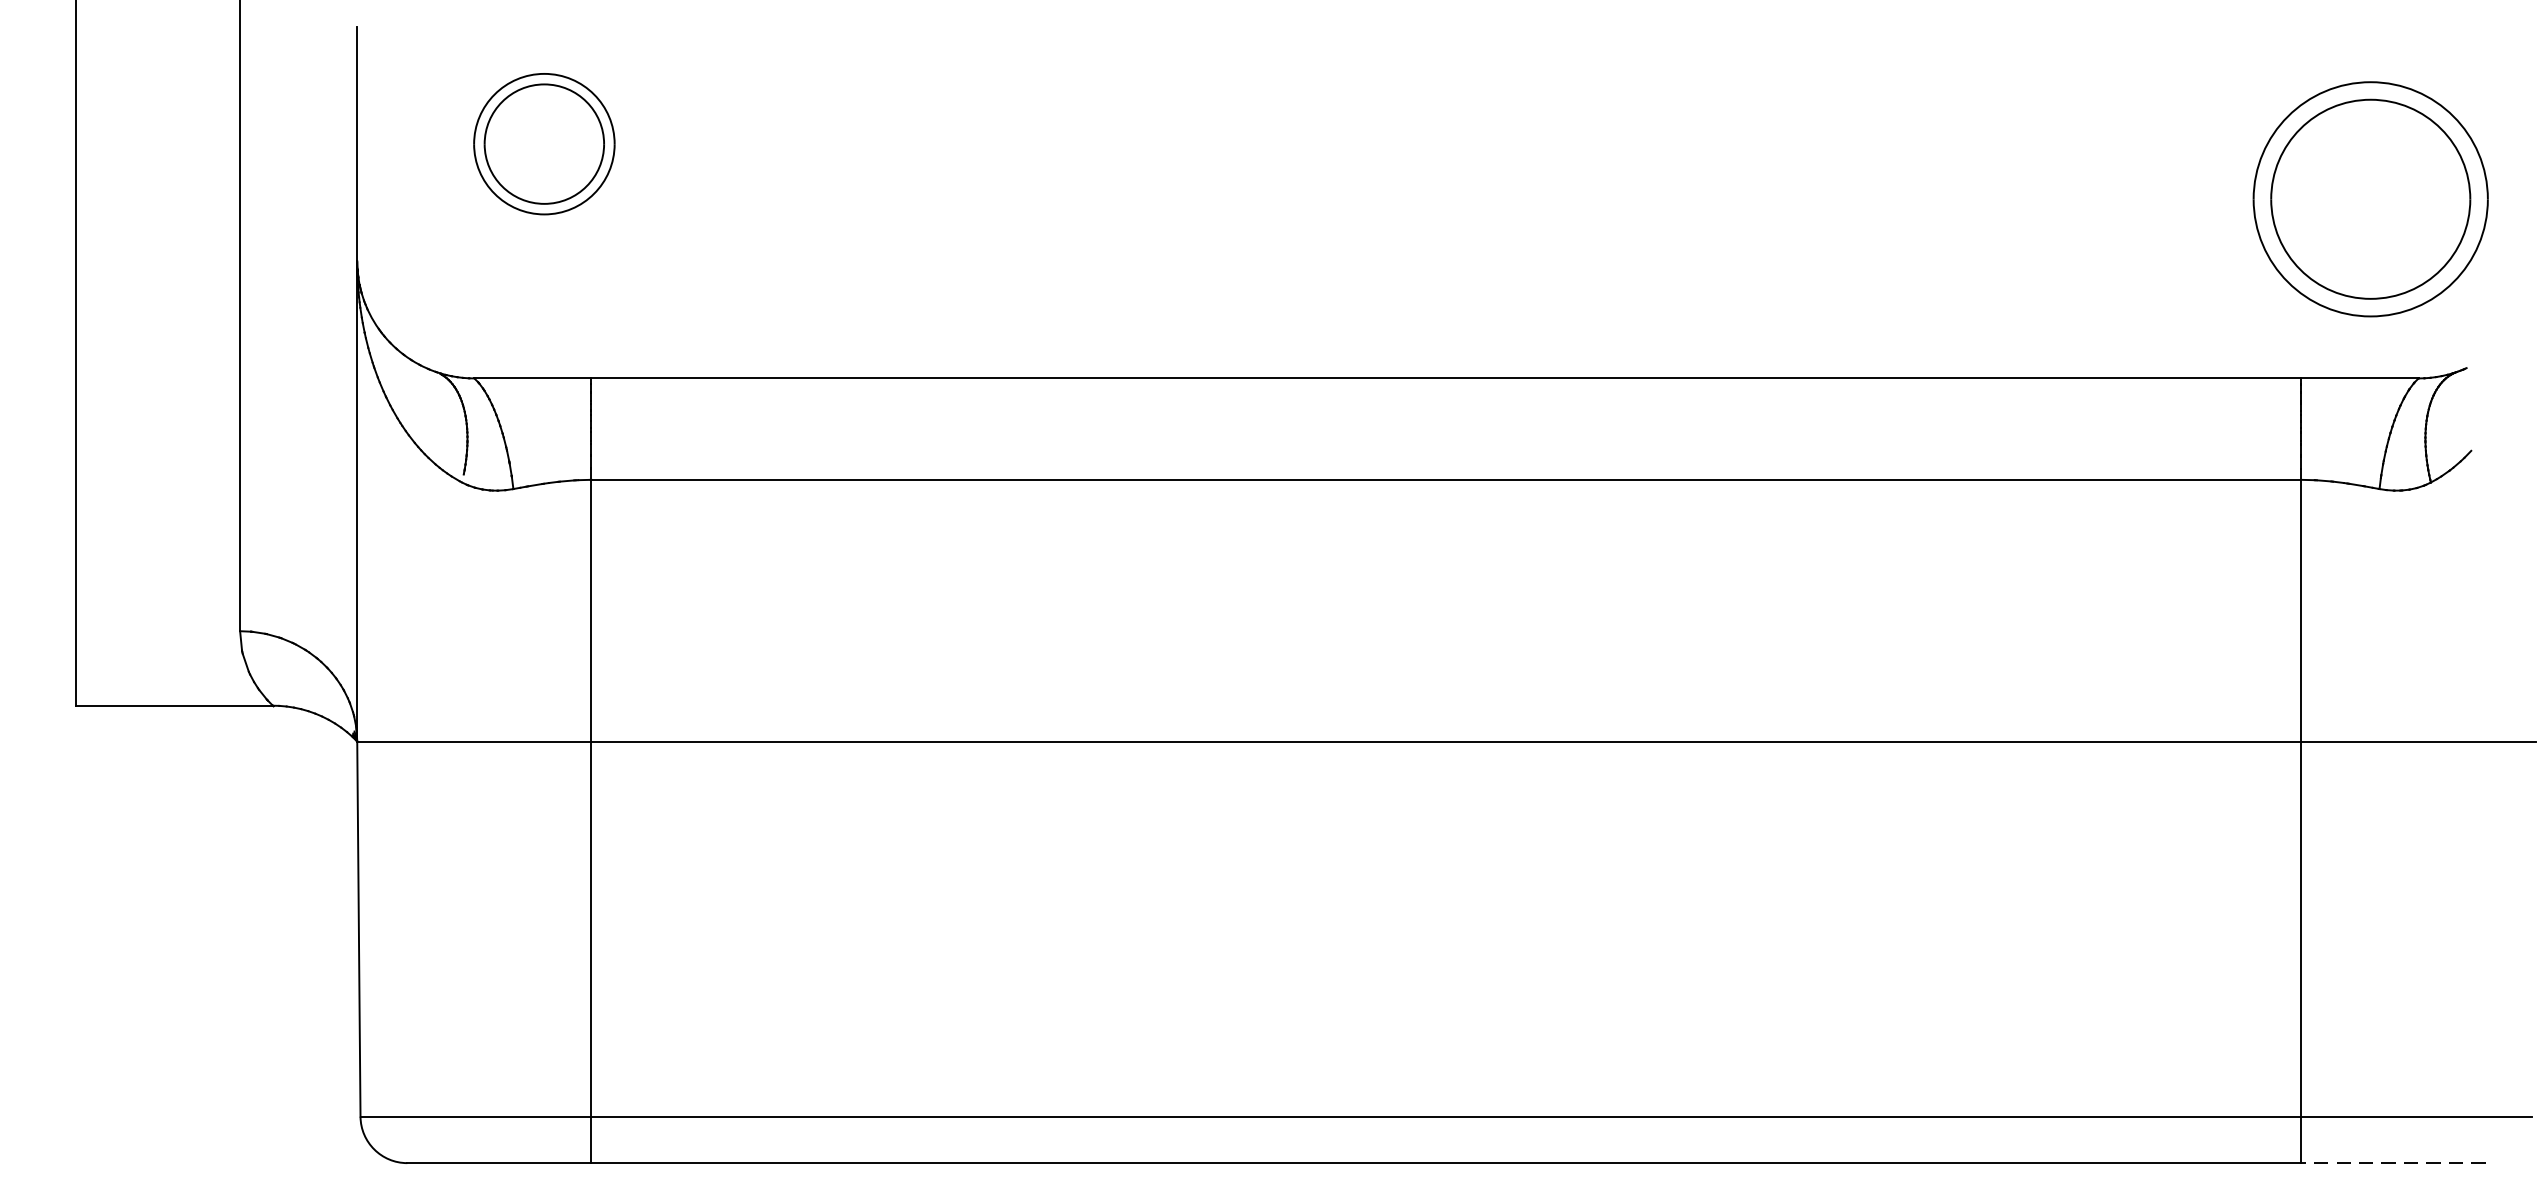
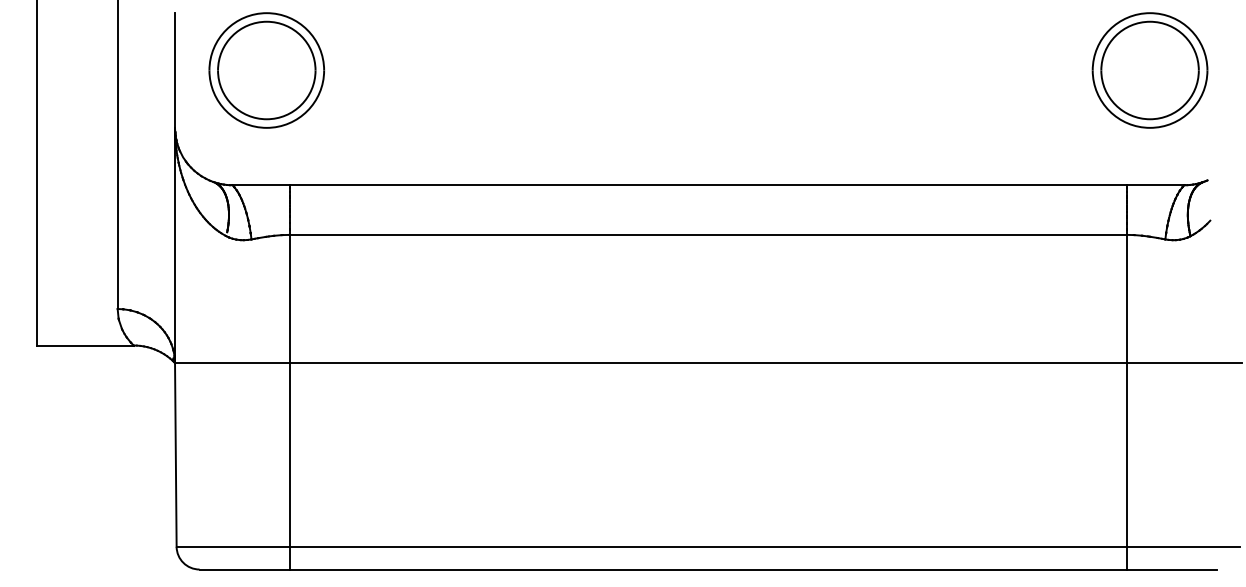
part: (544, 144) -> (266, 70), size x1.67
part: (2369, 199) -> (1149, 70), moved
line: (2392, 1163) -> (1171, 569), dashed -> solid

